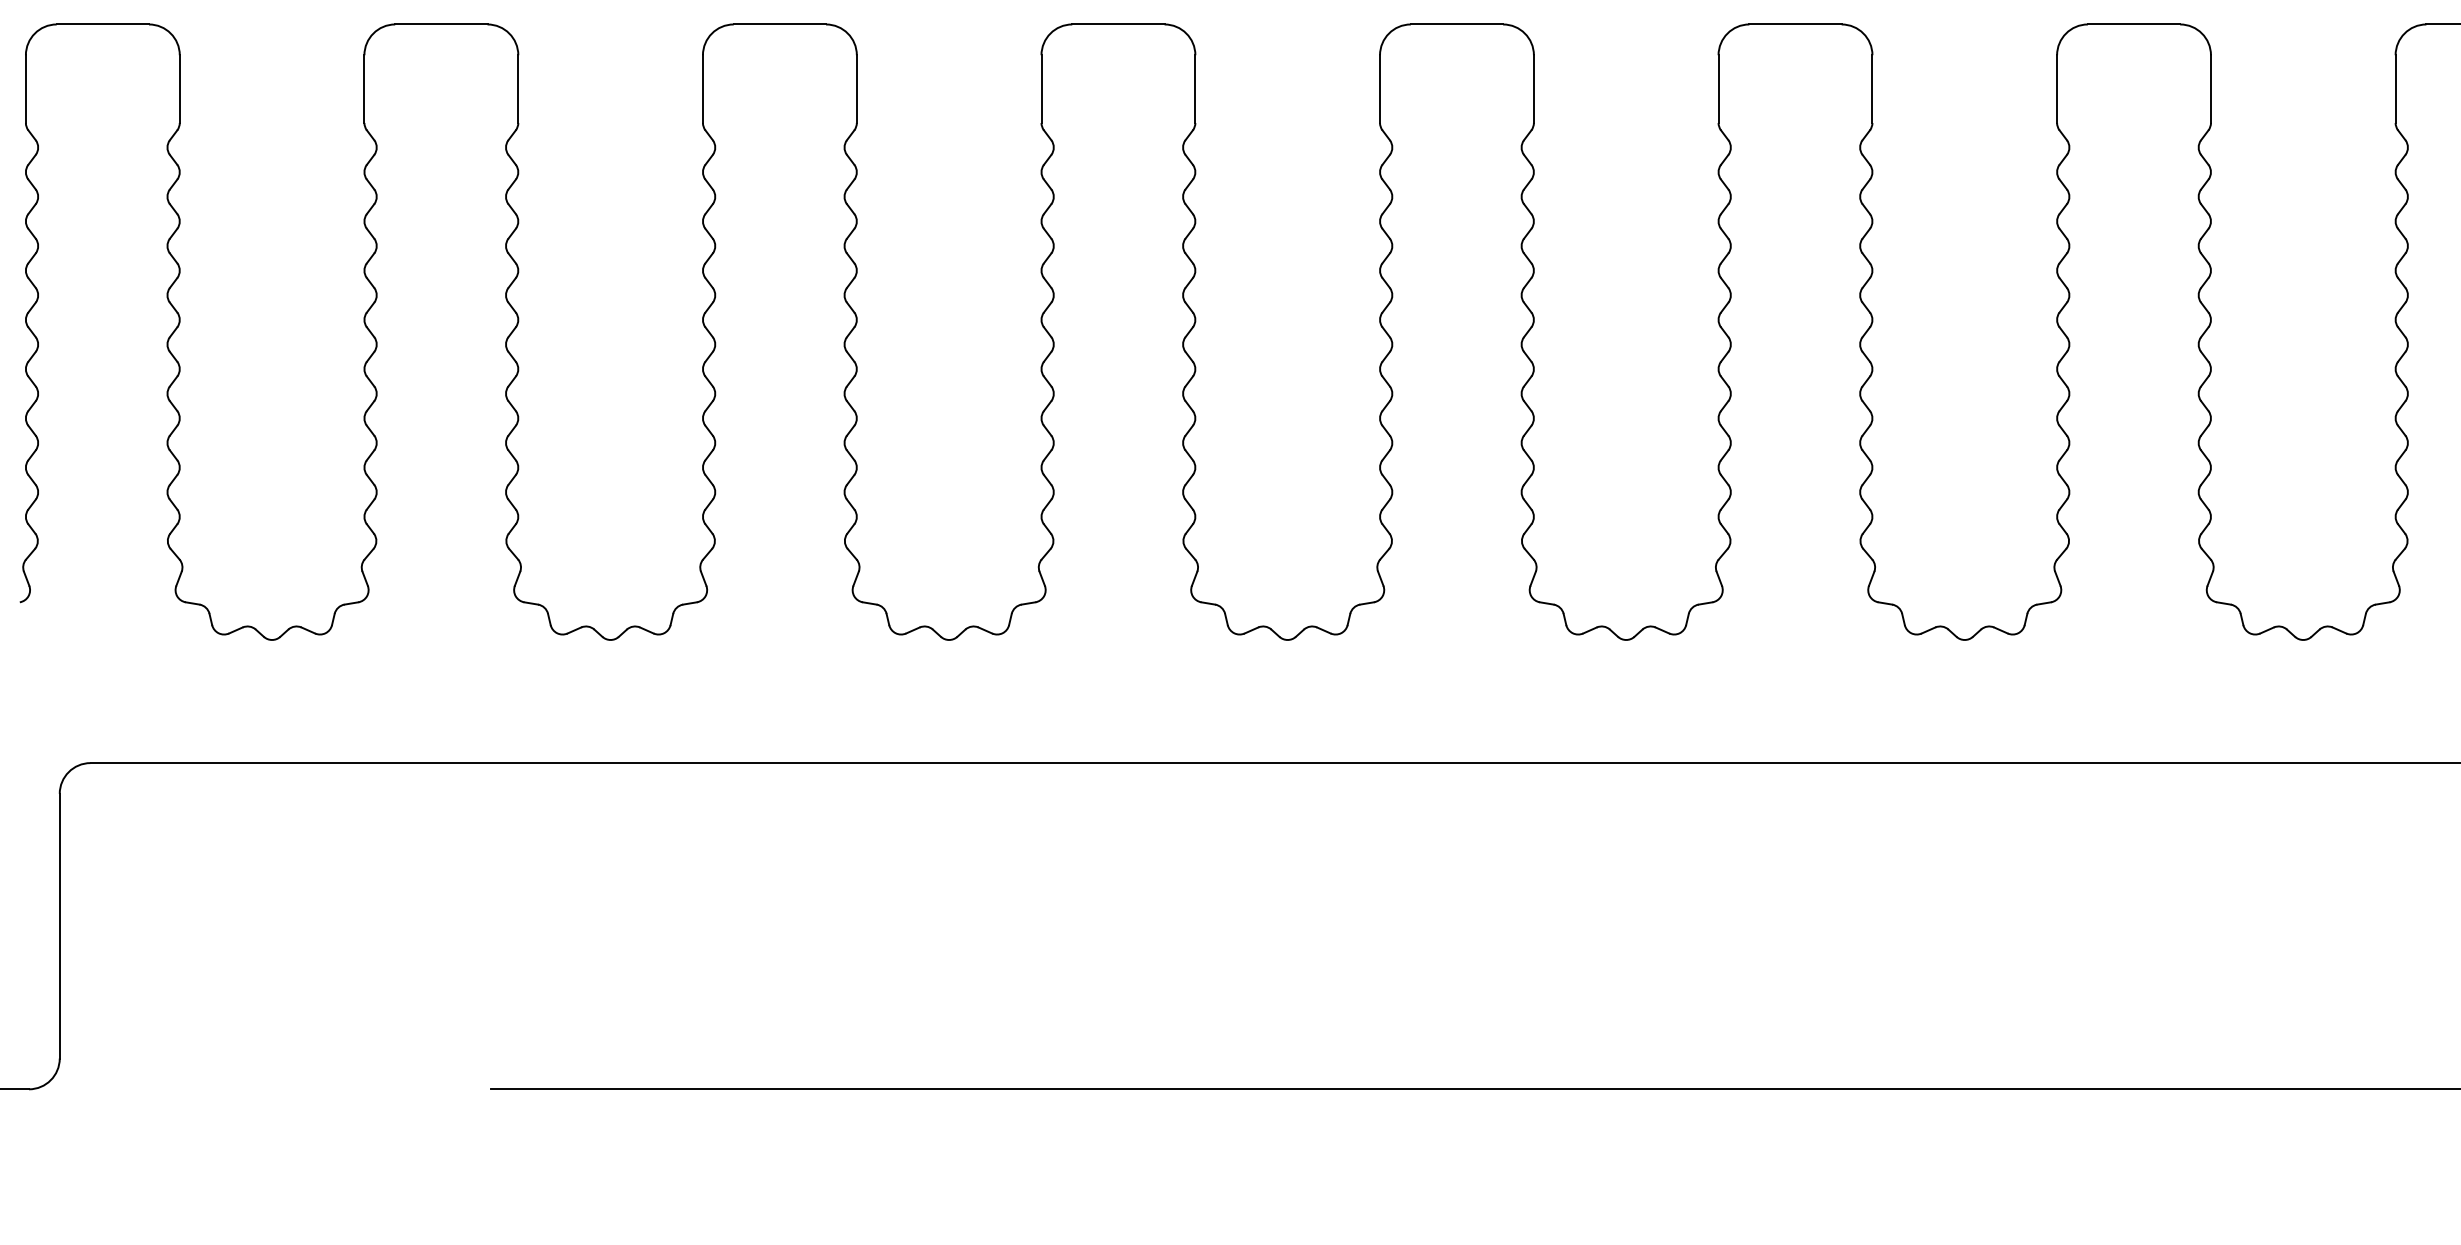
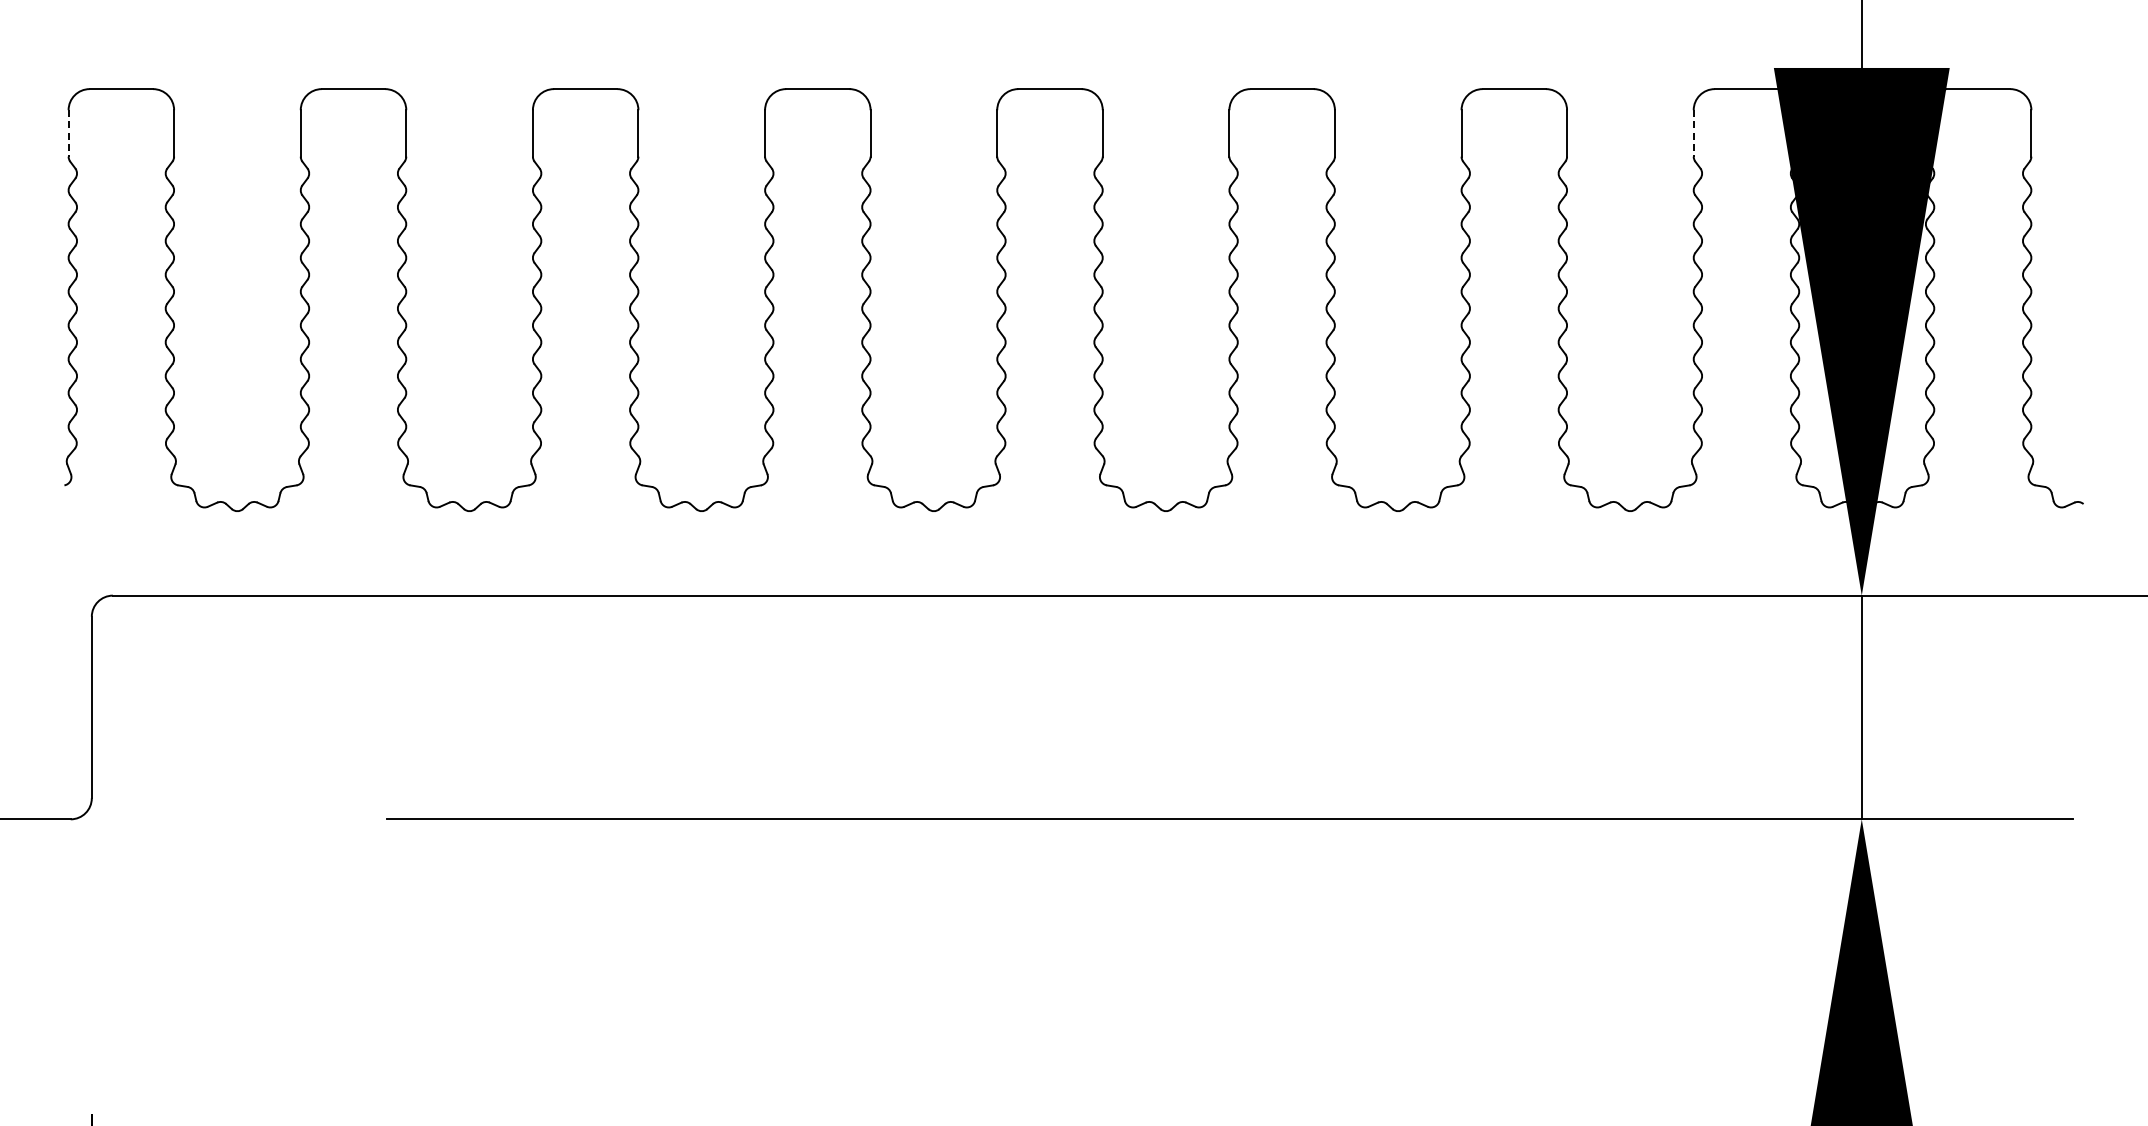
line: (25, 89) -> (68, 133), solid -> dashed
line: (2395, 89) -> (1693, 133), solid -> dashed

